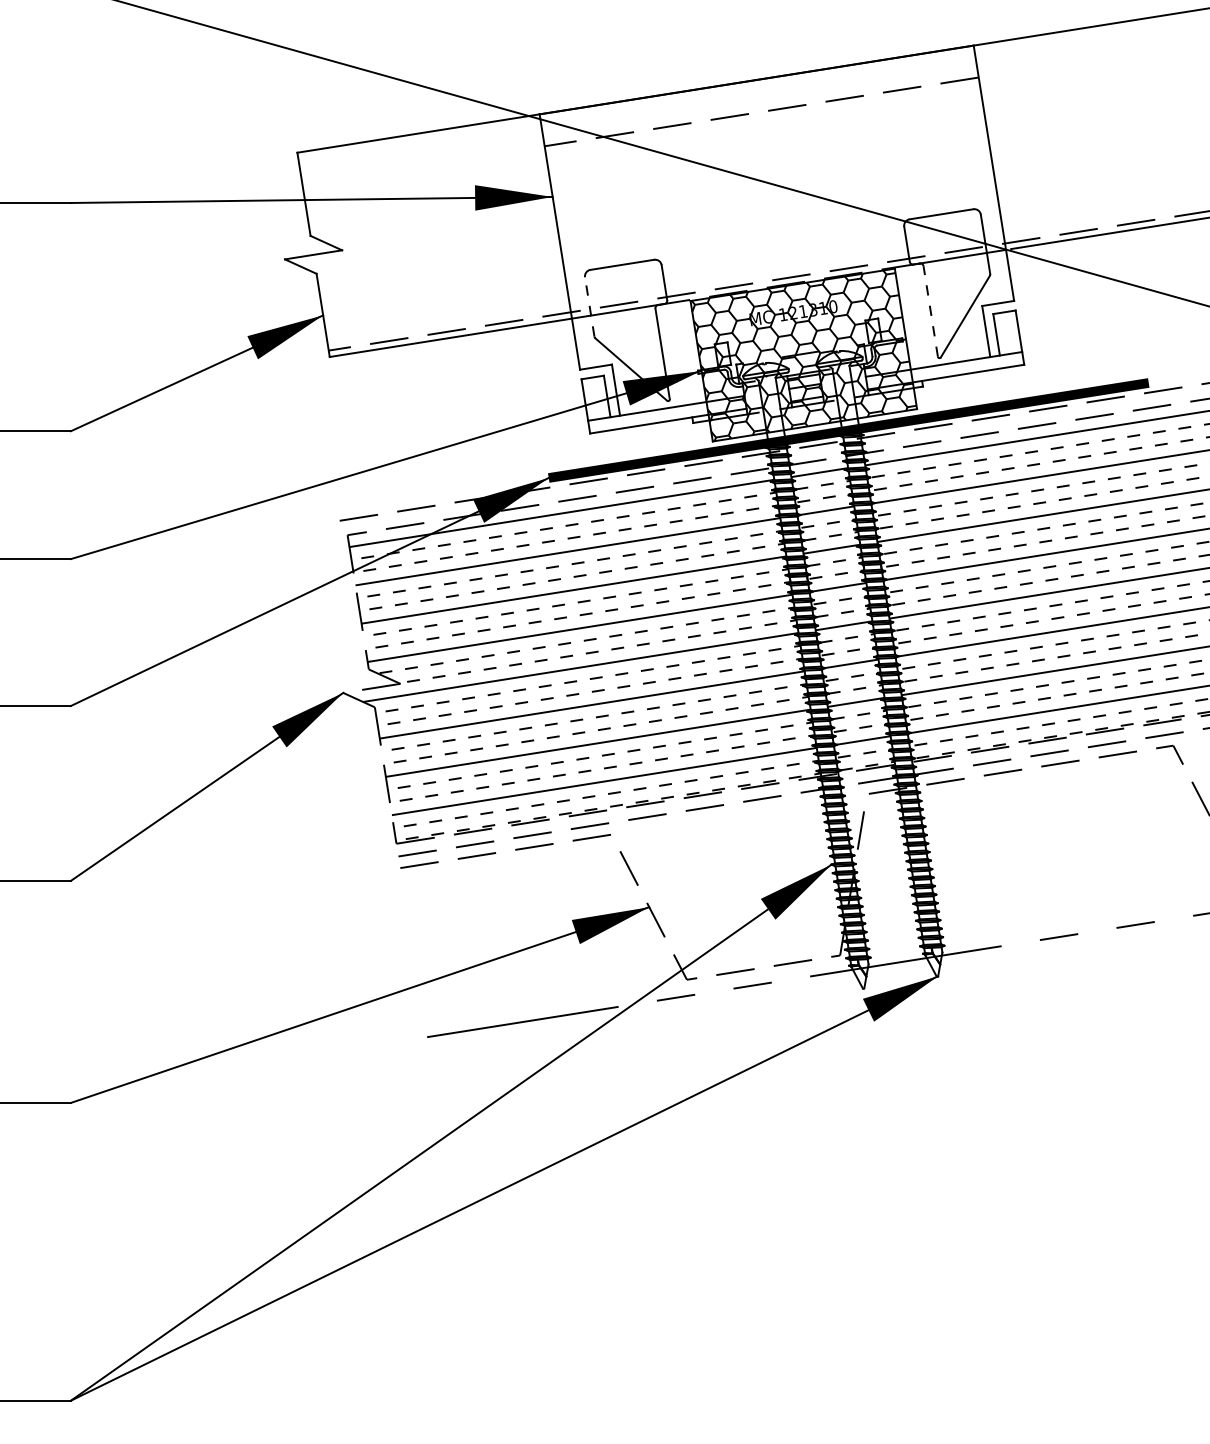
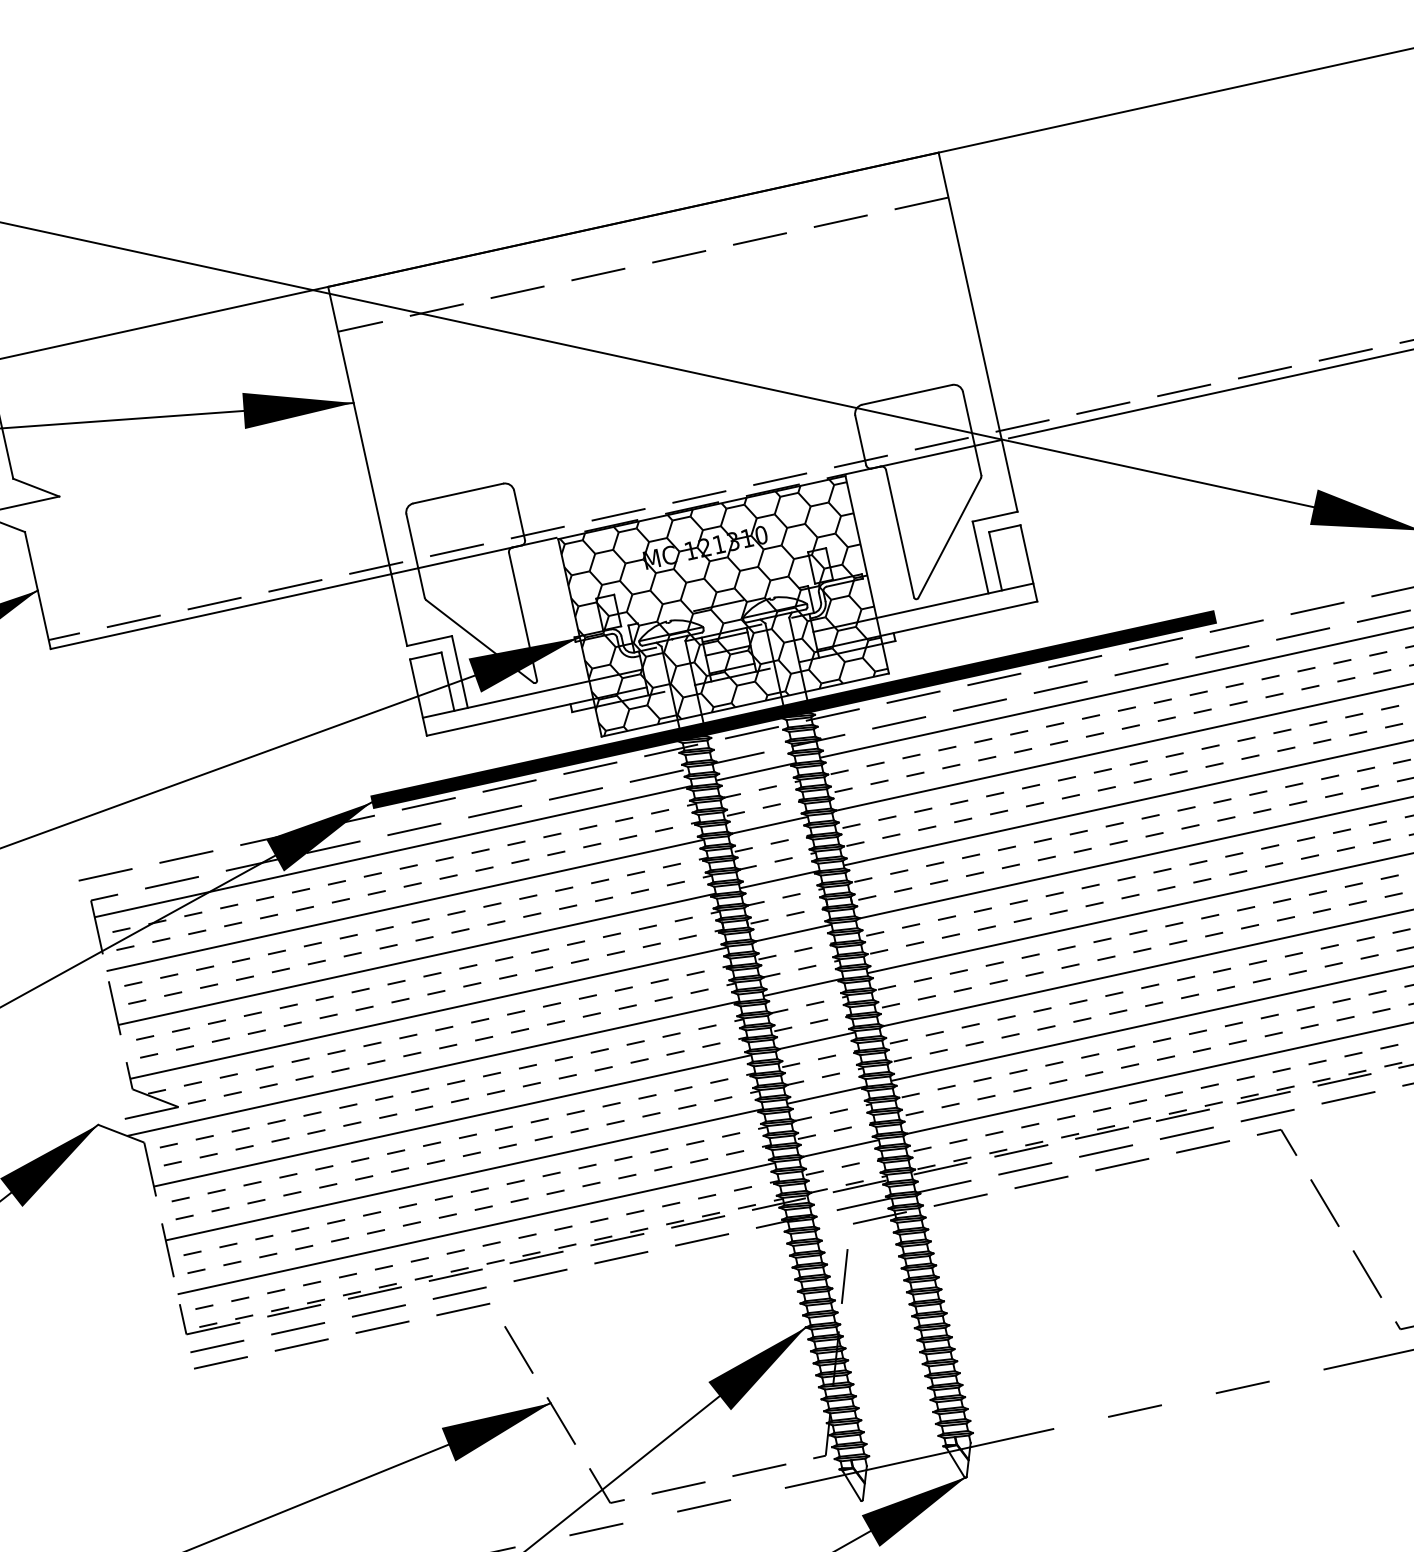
line: (589, 306) -> (415, 555), dashed -> solid
line: (930, 311) -> (899, 533), dashed -> solid

